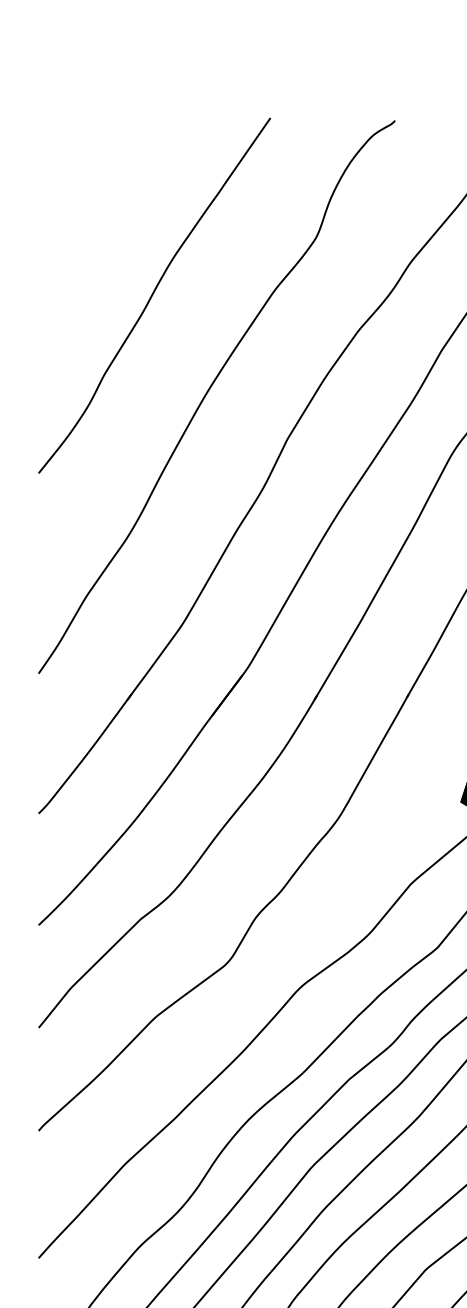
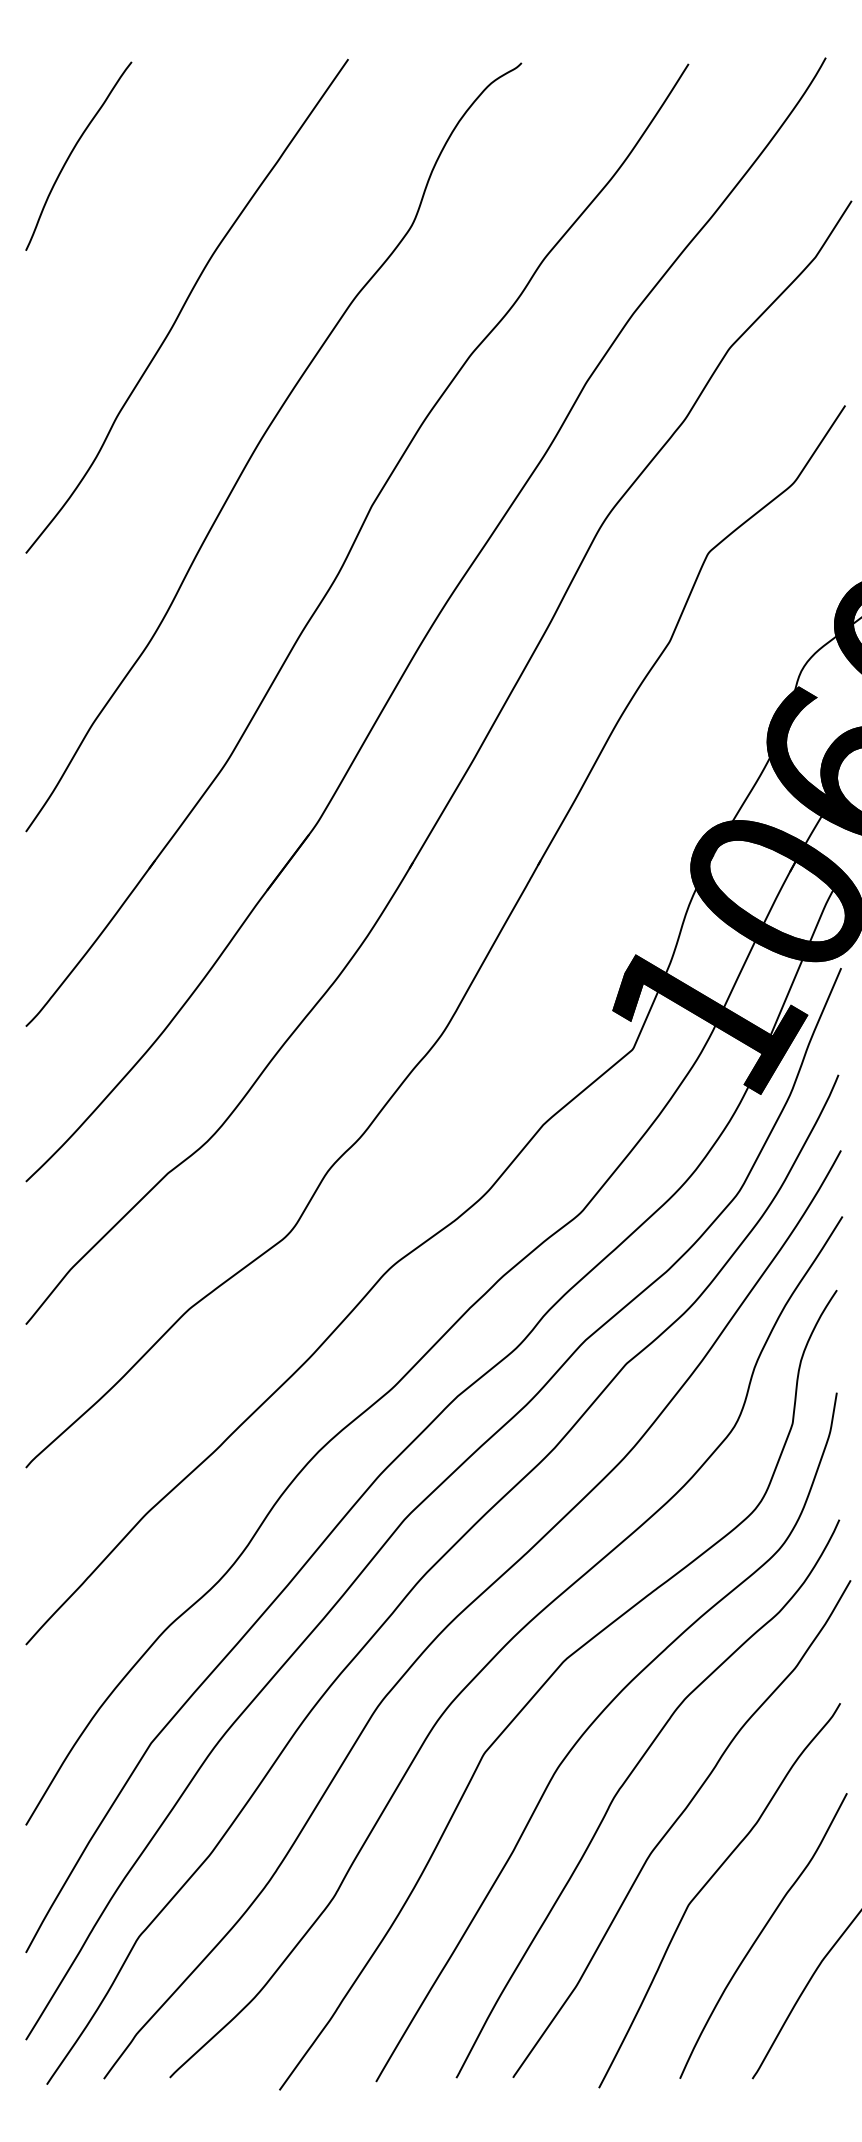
curve: (72, 184) -> (73, 151), added

